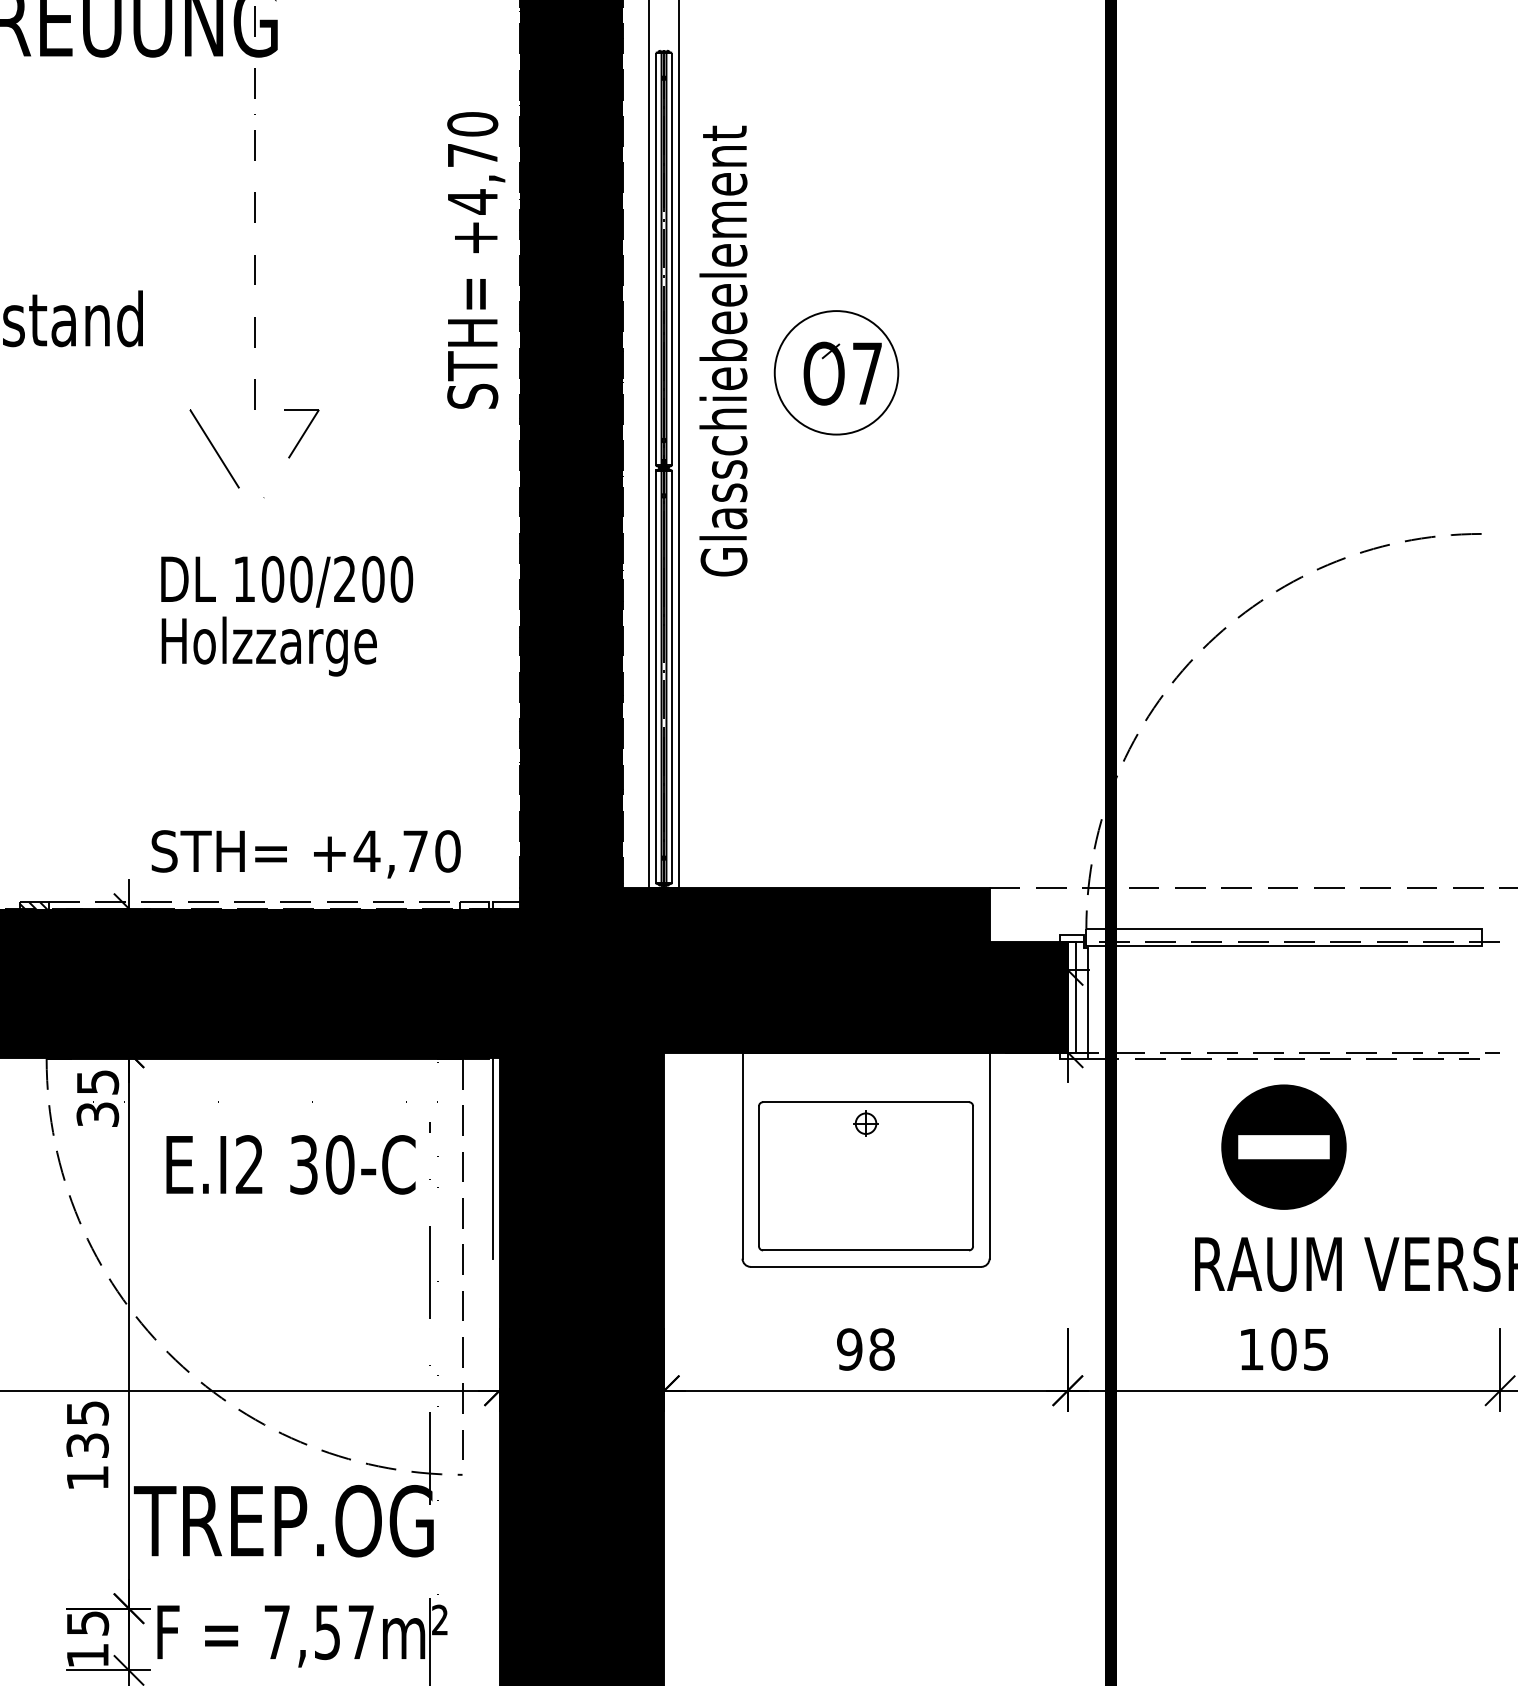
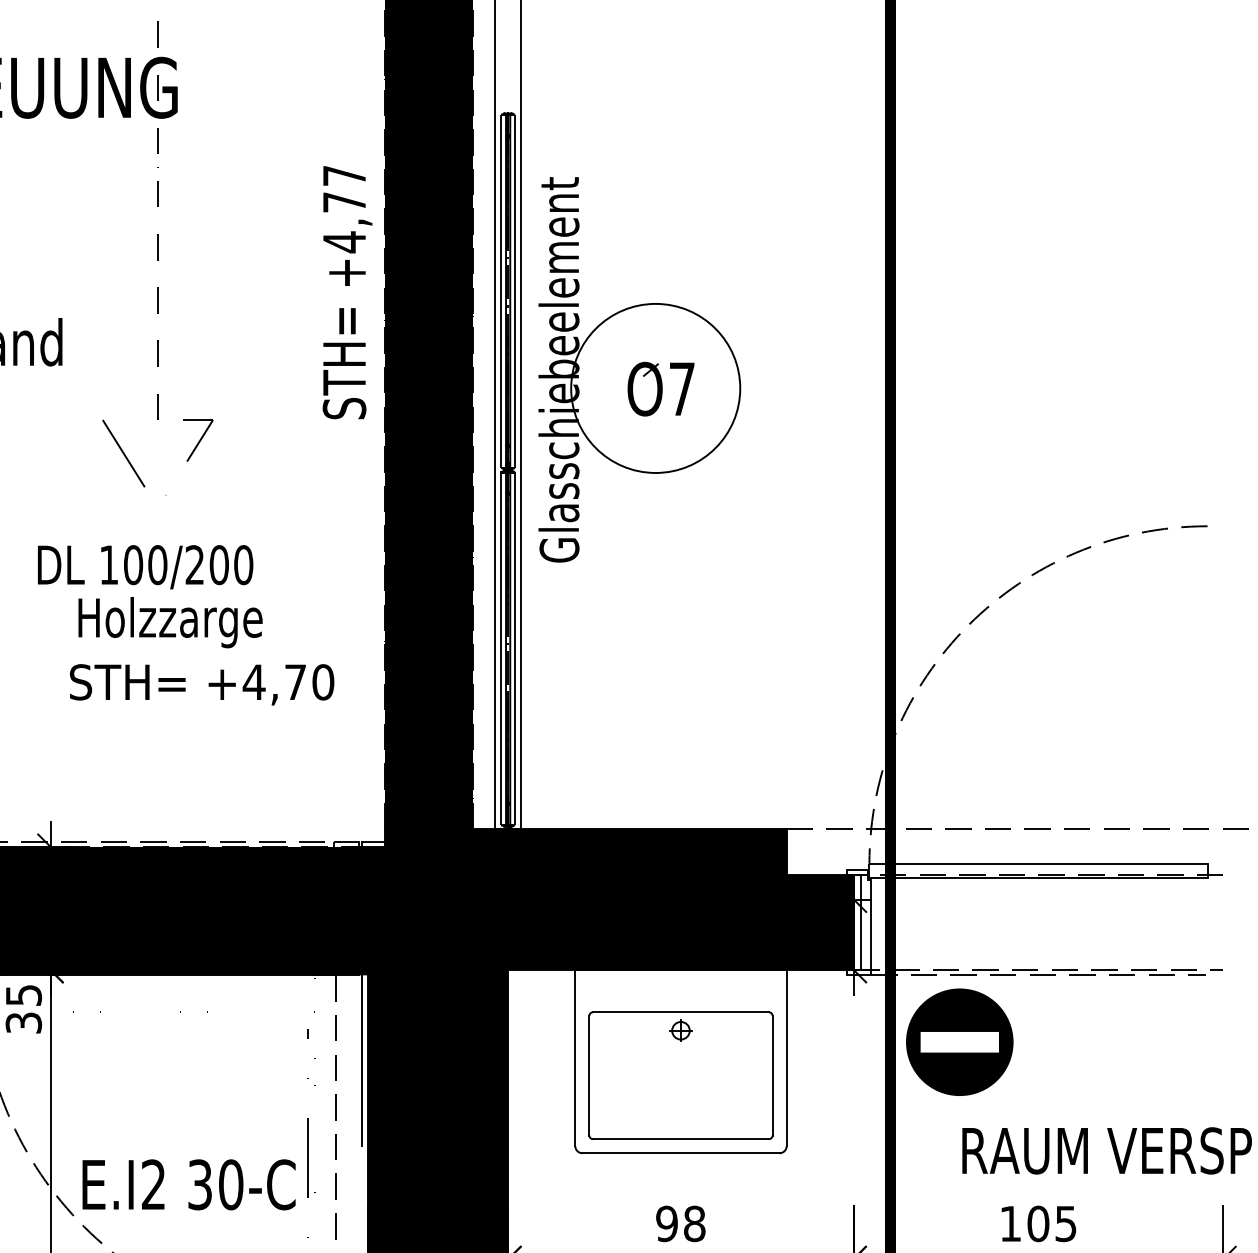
text: (472, 124) -> (344, 176), +4,70 -> +4,77
circle: (836, 372) -> (655, 388), size x1.6
text: (287, 581) -> (145, 566), moved
text: (305, 854) -> (201, 684), moved
part: (1283, 1146) -> (959, 1041), moved
text: (290, 1164) -> (188, 1184), moved

